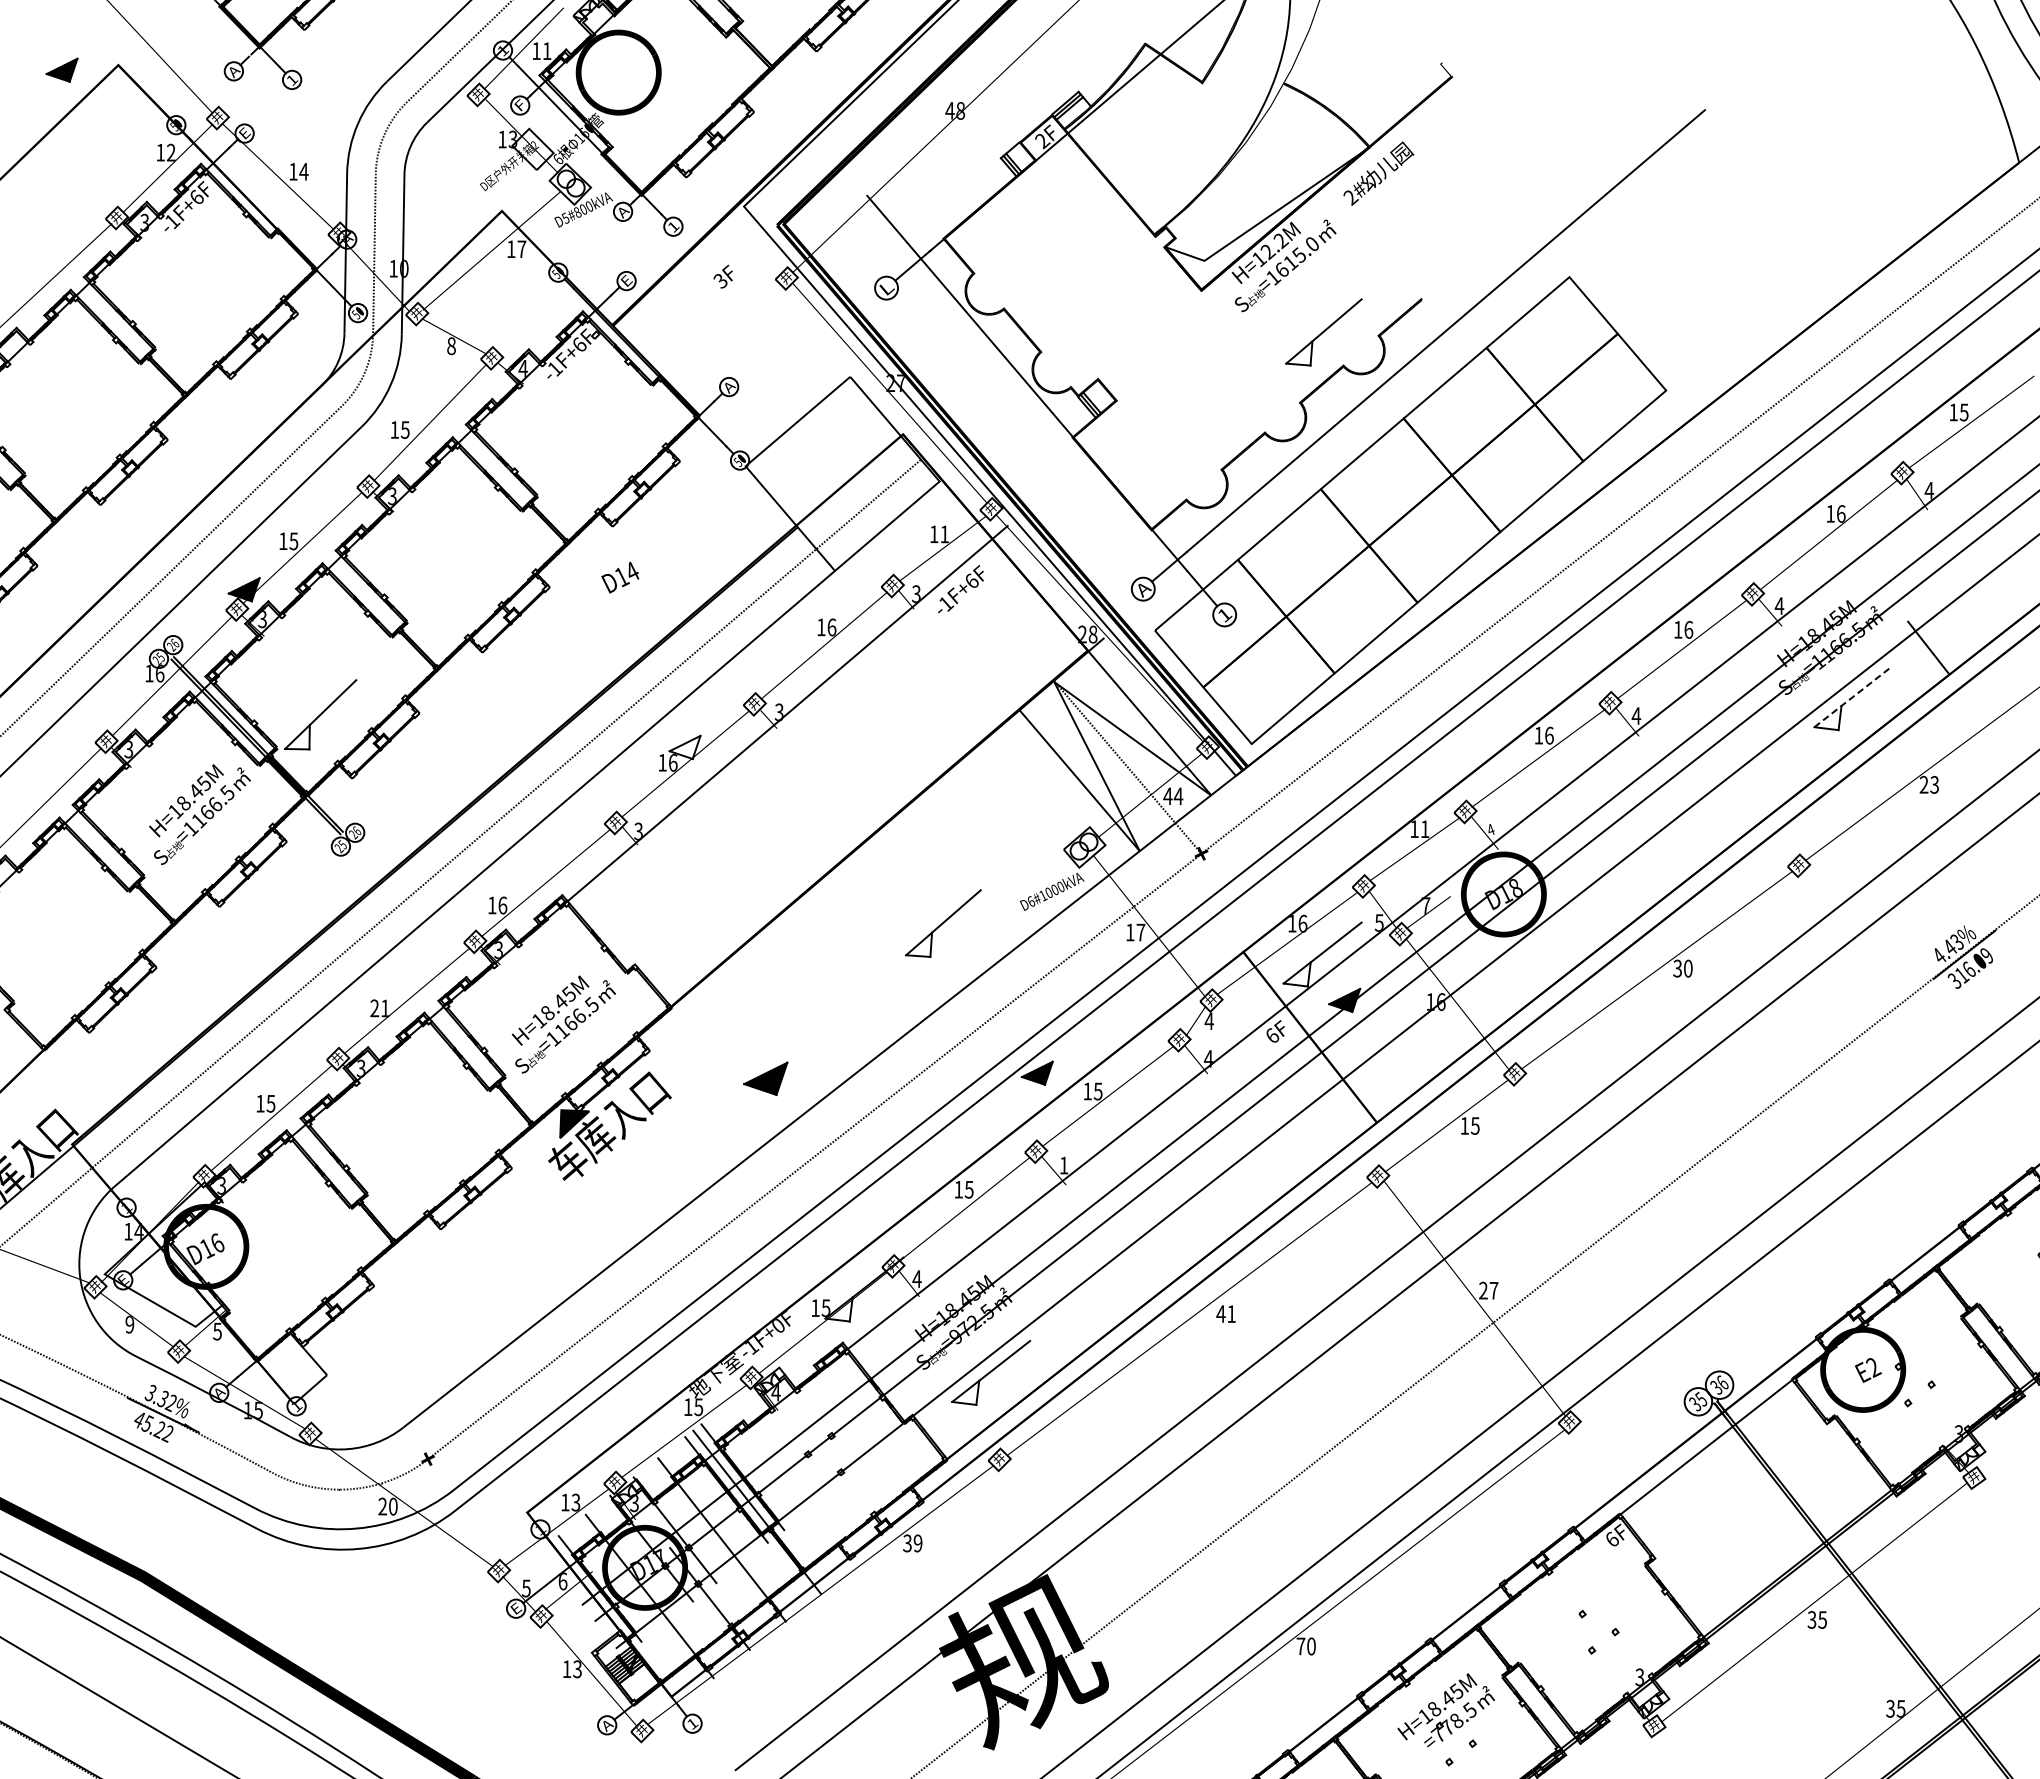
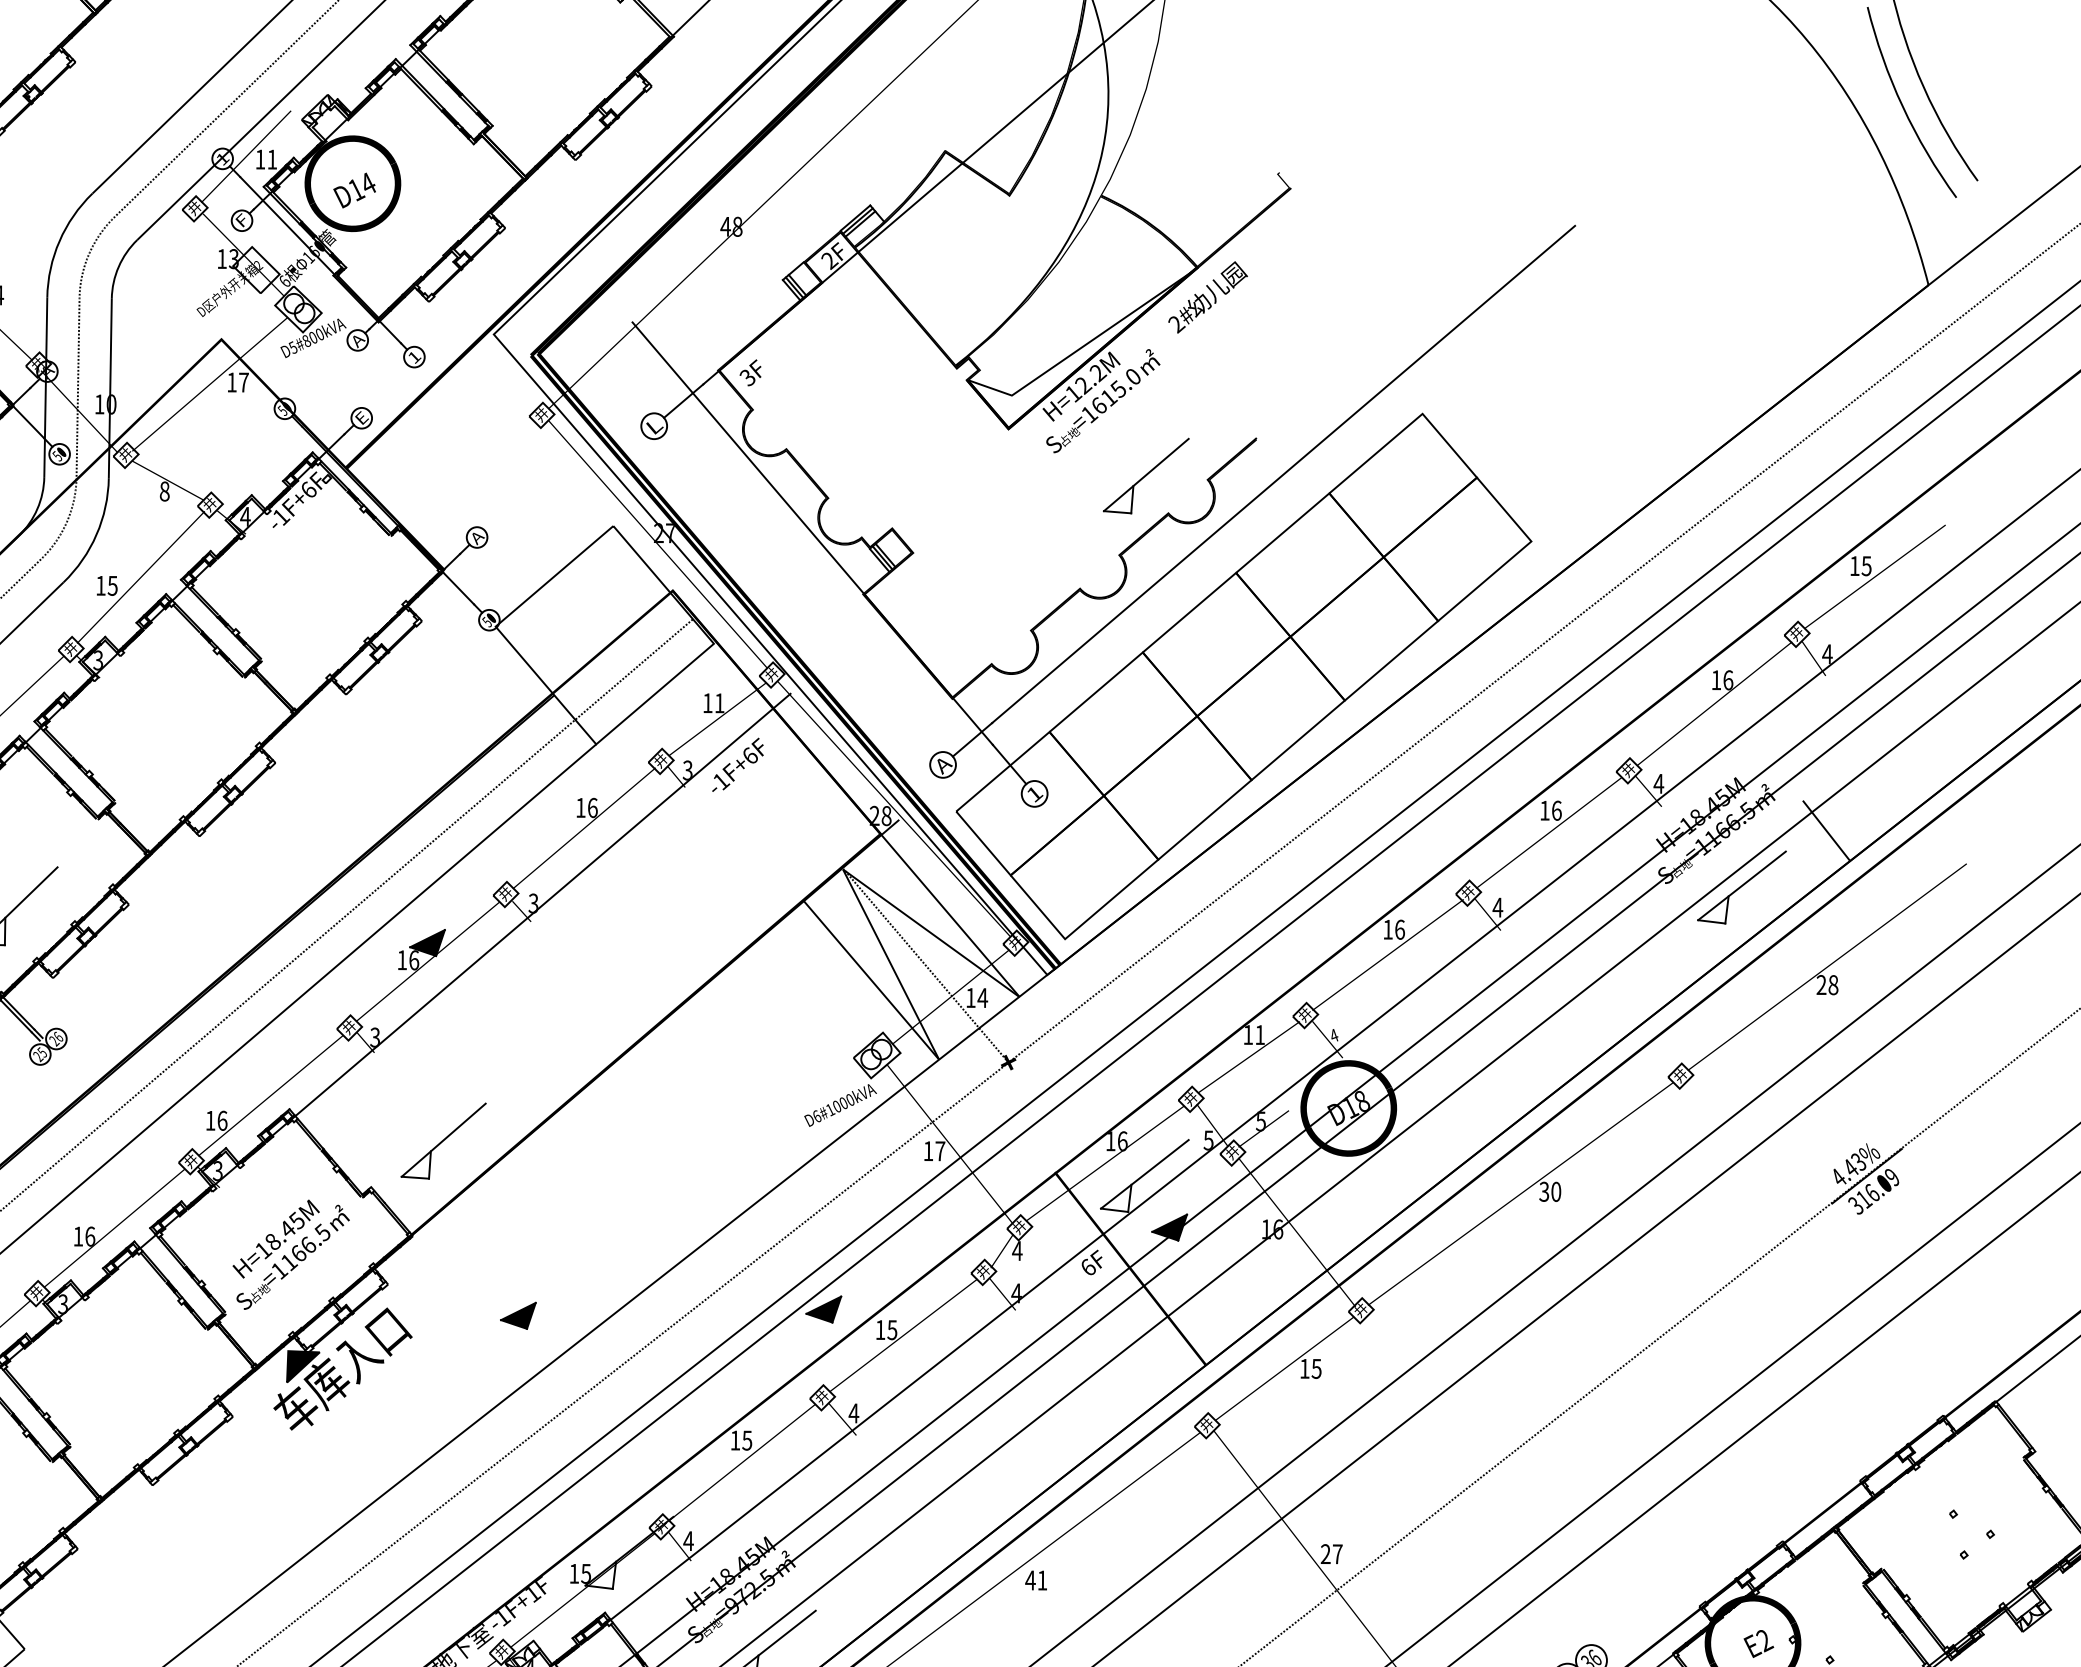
text: (722, 276) -> (749, 372), moved
text: (620, 577) -> (354, 190), moved
line: (1853, 696) -> (1742, 885), dashed -> solid
fill: (684, 747) -> (426, 943), added
text: (1934, 784) -> (1833, 984), 23 -> 28
text: (1167, 796) -> (970, 998), 44 -> 14
text: (1425, 905) -> (1260, 1120), 7 -> 5
part: (943, 923) -> (443, 1141), moved
text: (379, 1008) -> (83, 1236), 21 -> 16
part: (765, 1078) -> (518, 1315), size x0.71
text: (1063, 1165) -> (853, 1413), 1 -> 4
text: (779, 1326) -> (533, 1594), -1F+0F -> -1F+1F

